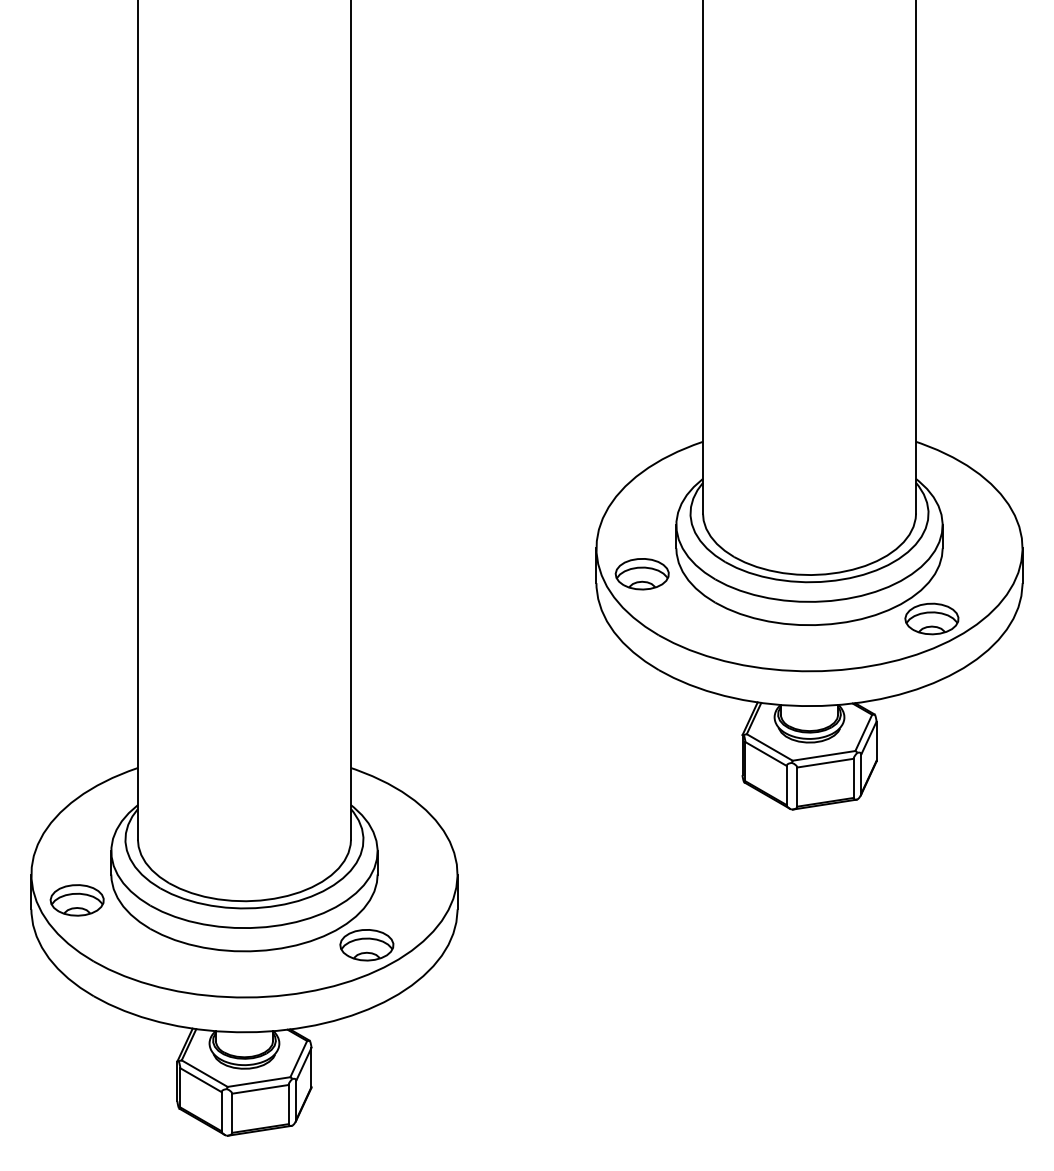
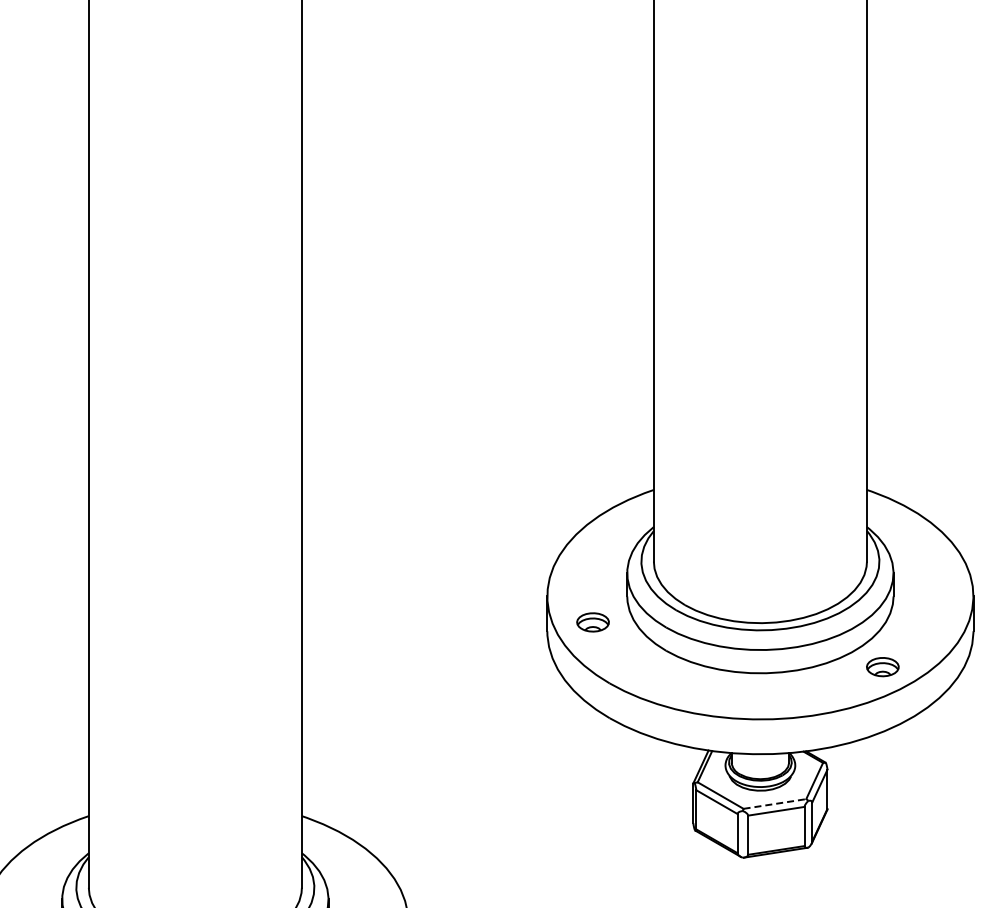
part: (641, 574) -> (592, 622), size x0.6
part: (931, 618) -> (882, 666), size x0.6
line: (824, 755) -> (775, 803), solid -> dashed

